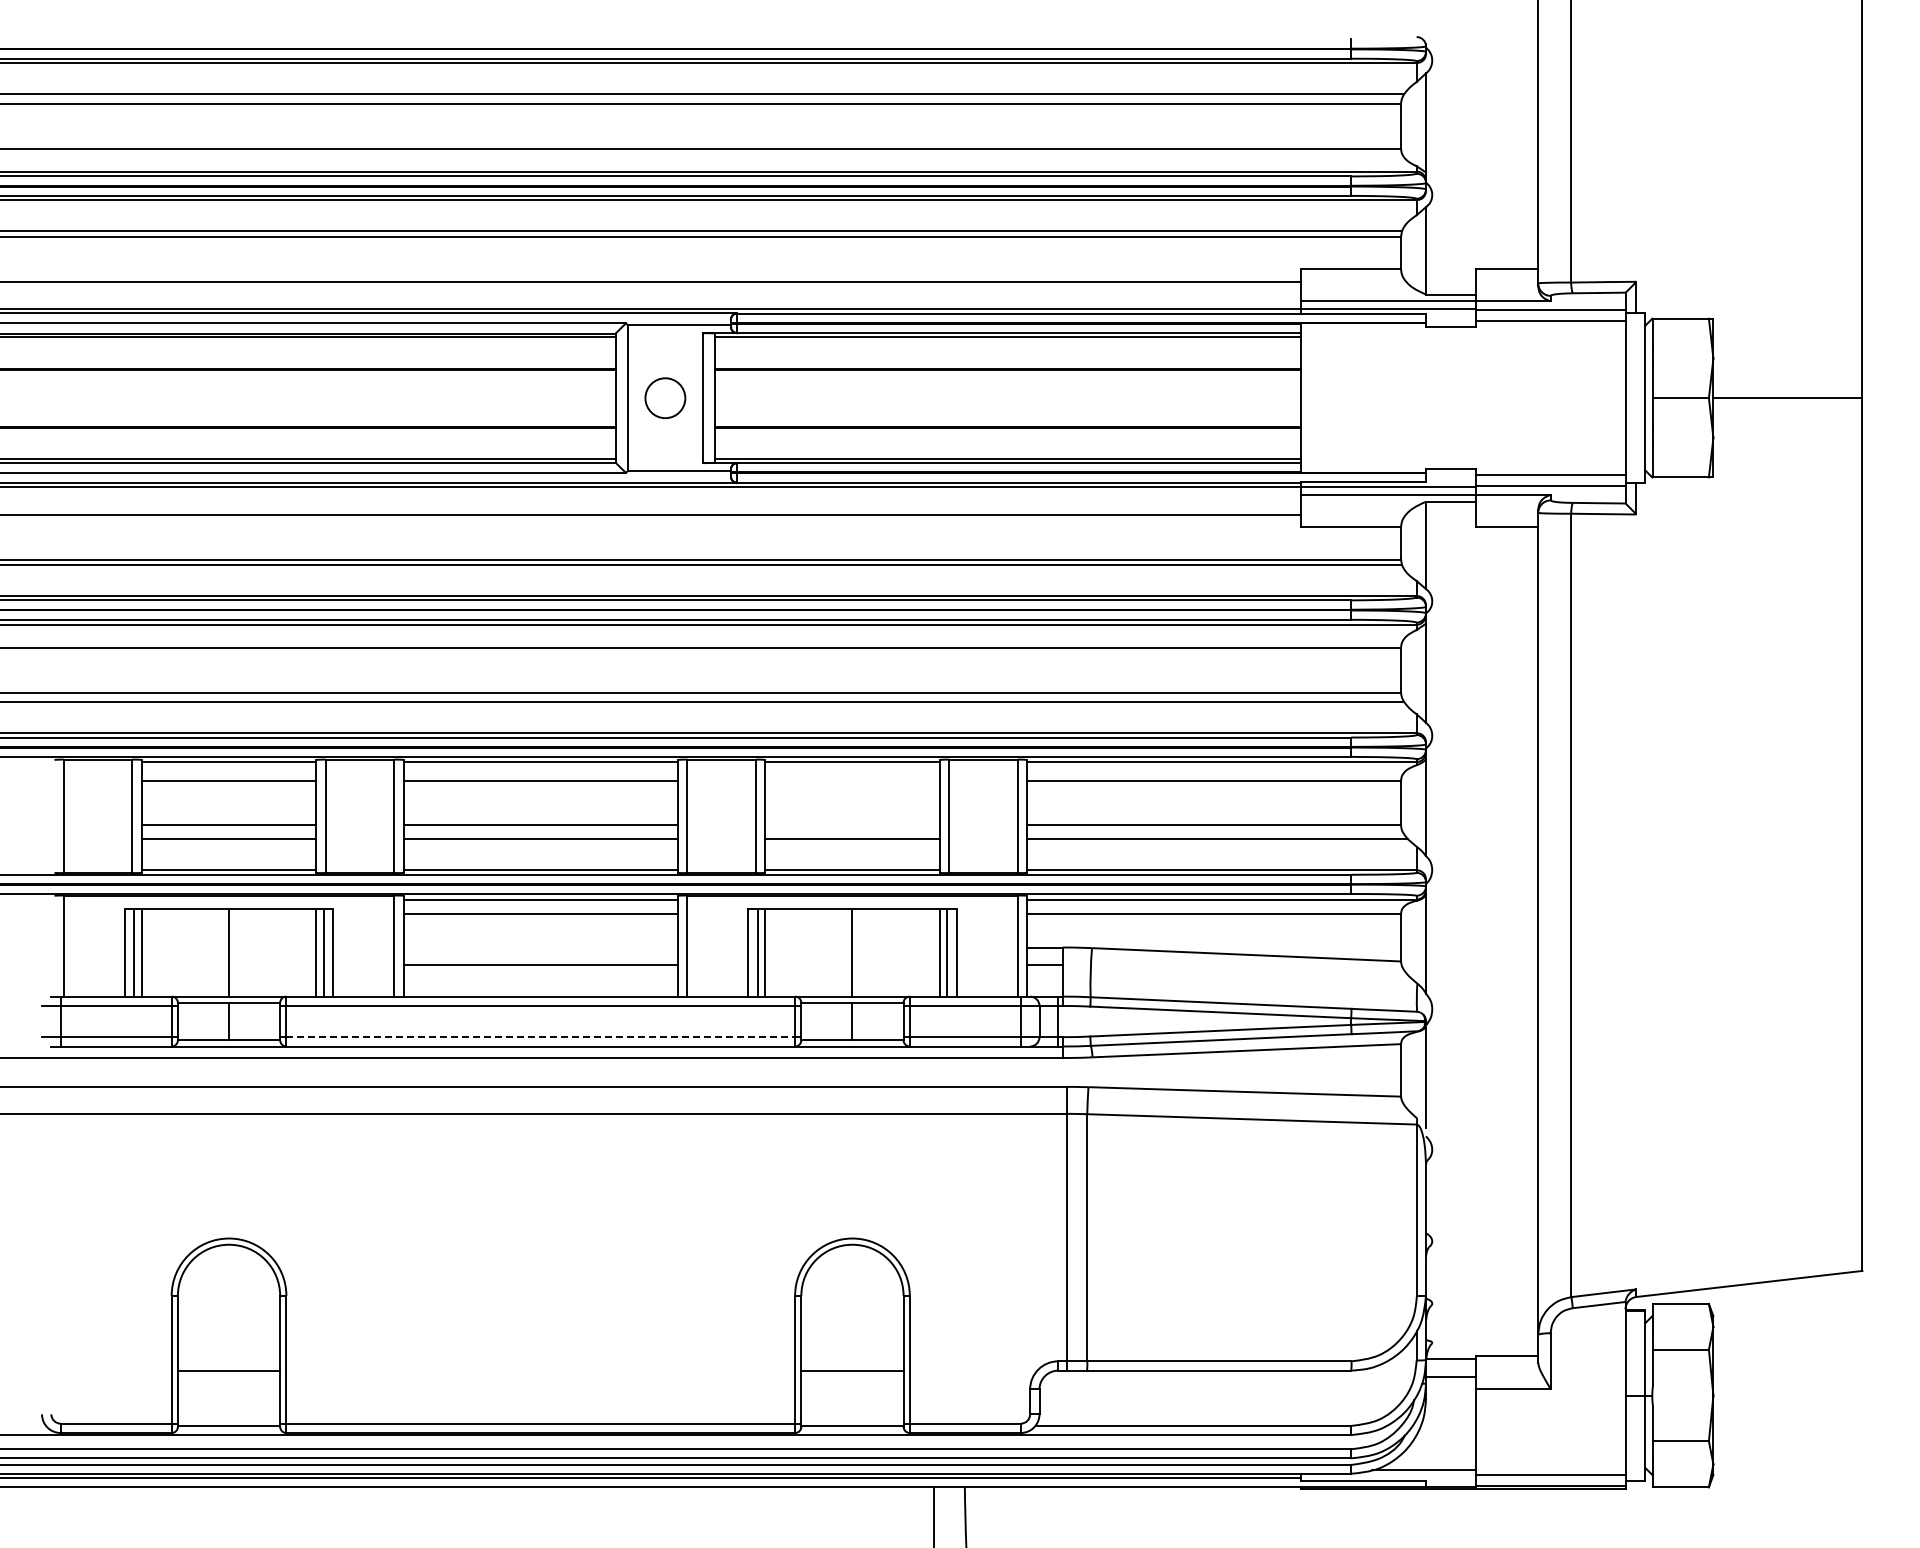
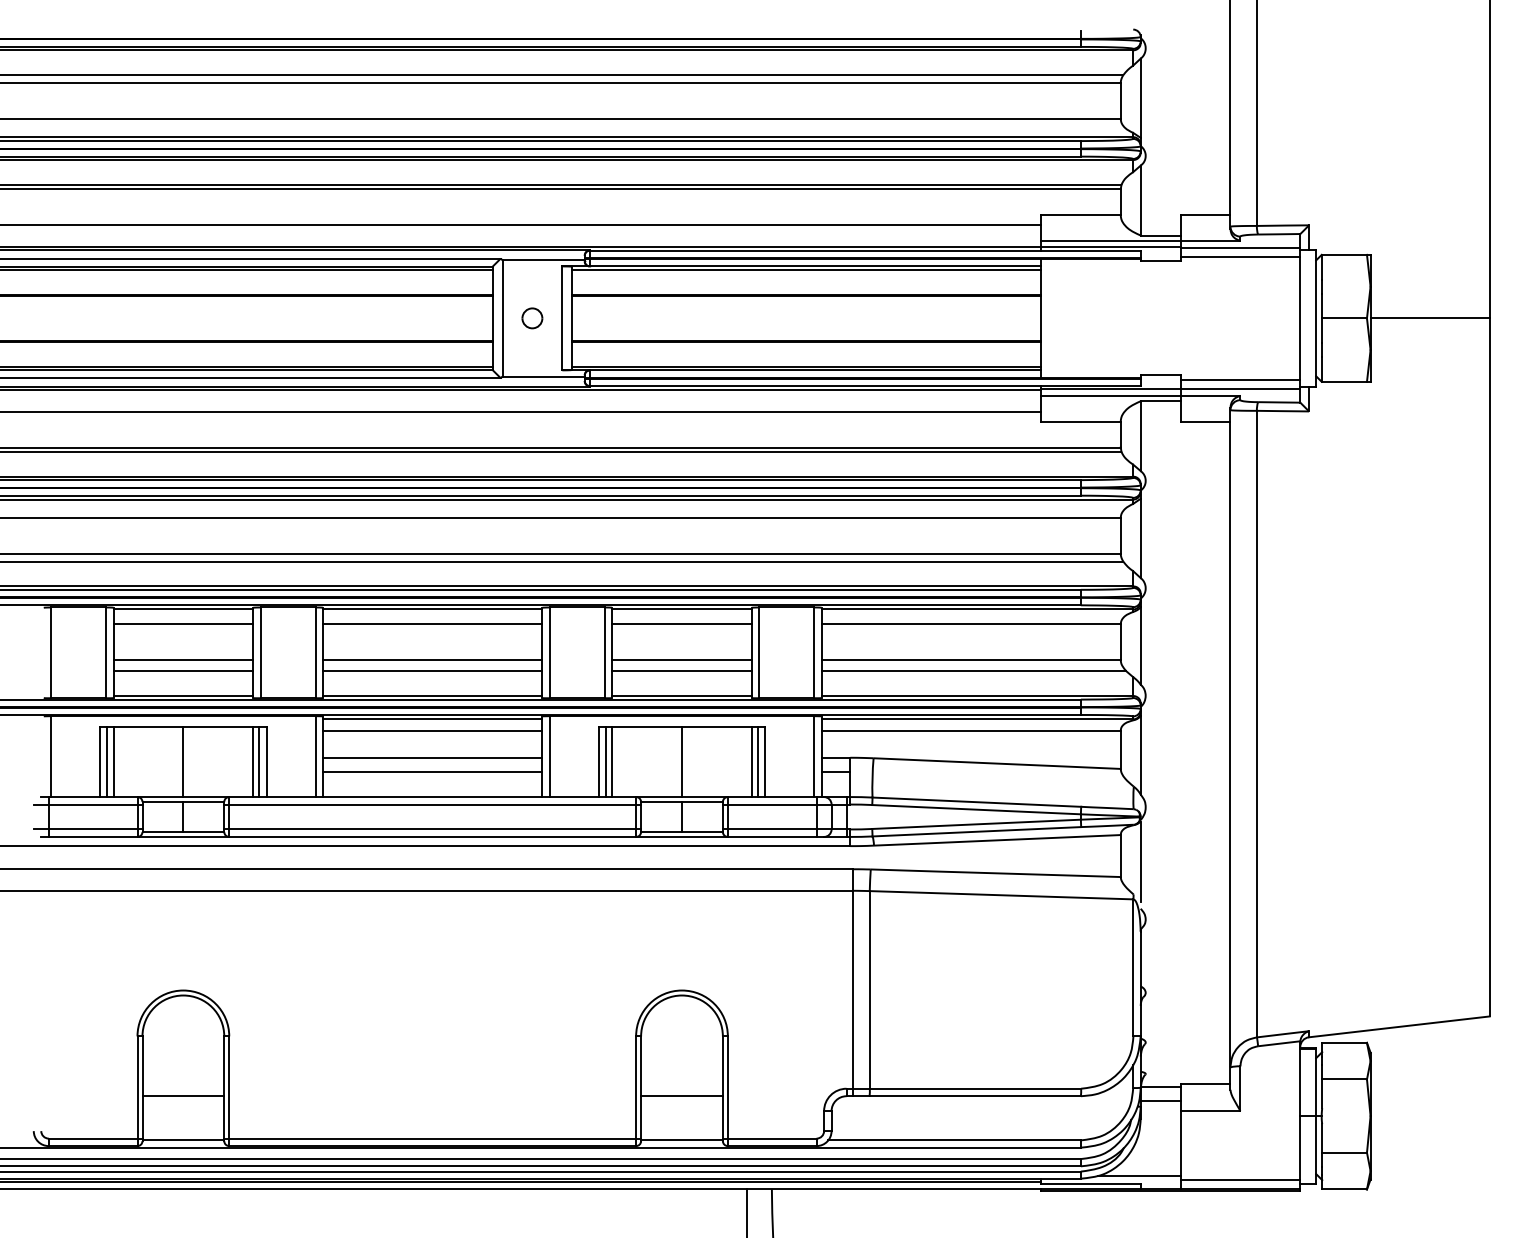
part: (665, 397) -> (532, 317), size x0.62
line: (852, 780) -> (682, 624), added
line: (852, 825) -> (682, 660), added
line: (540, 947) -> (432, 757), added
line: (541, 1037) -> (433, 829), dashed -> solid

